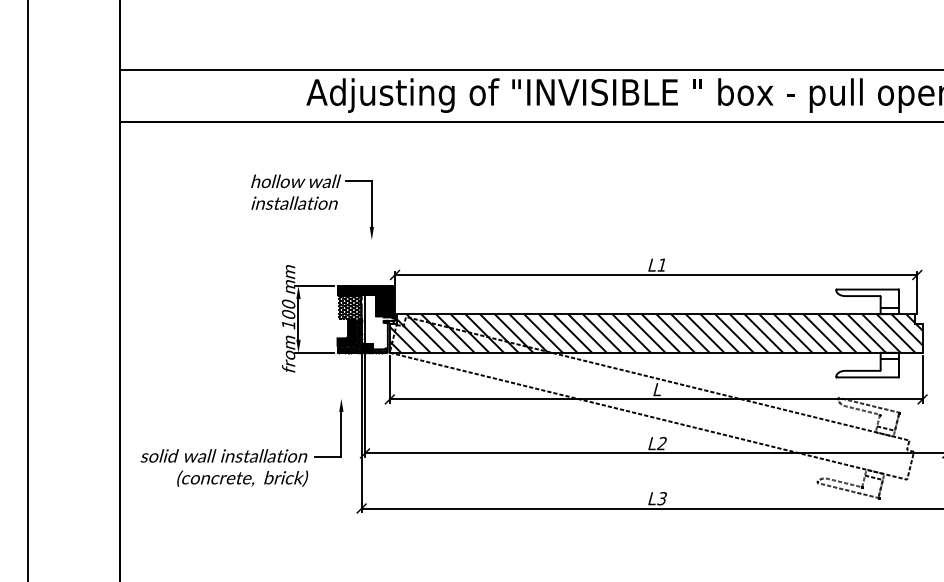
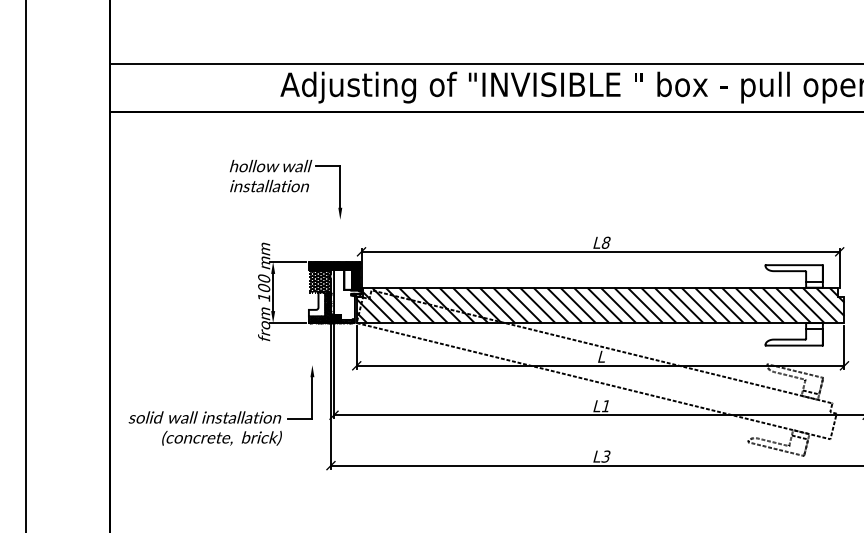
text: (662, 264) -> (606, 242), L1 -> L8
hatch: (380, 305) -> (348, 279), removed
hatch: (346, 332) -> (317, 304), removed
text: (661, 443) -> (605, 406), L2 -> L1

